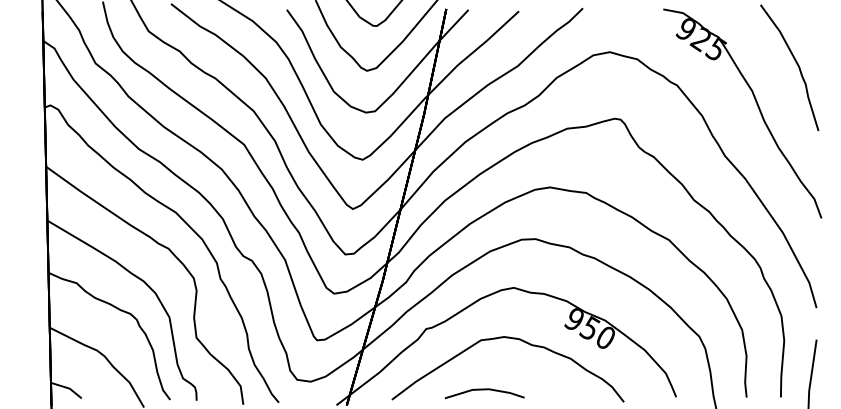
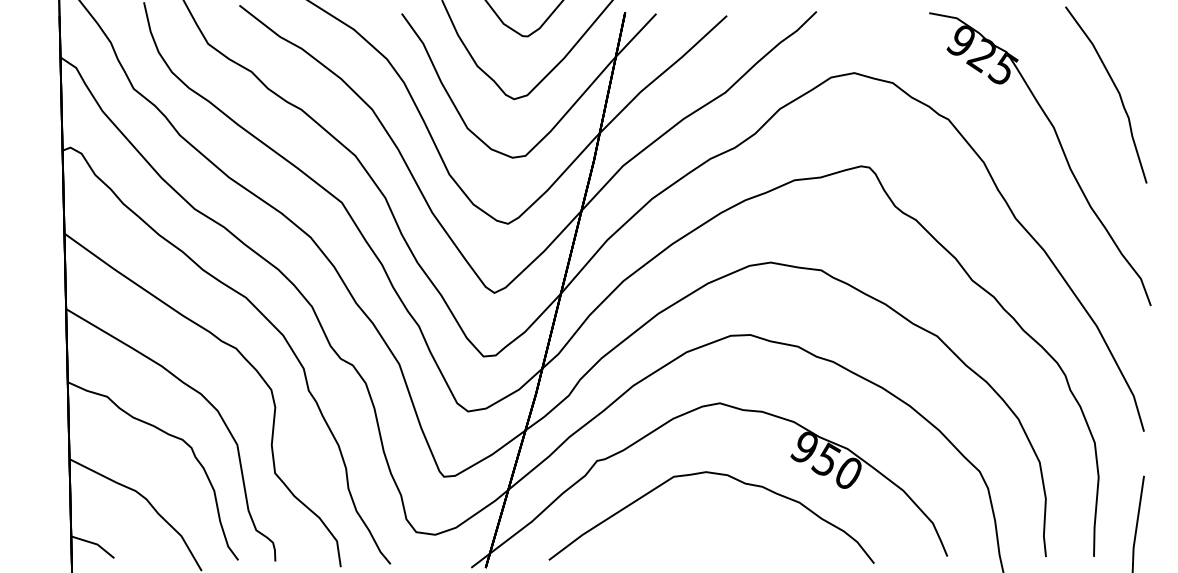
line: (484, 390) -> (678, 547), removed

